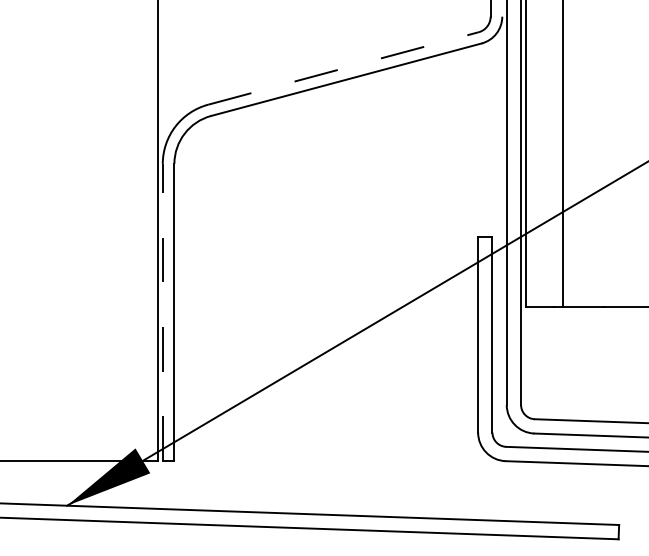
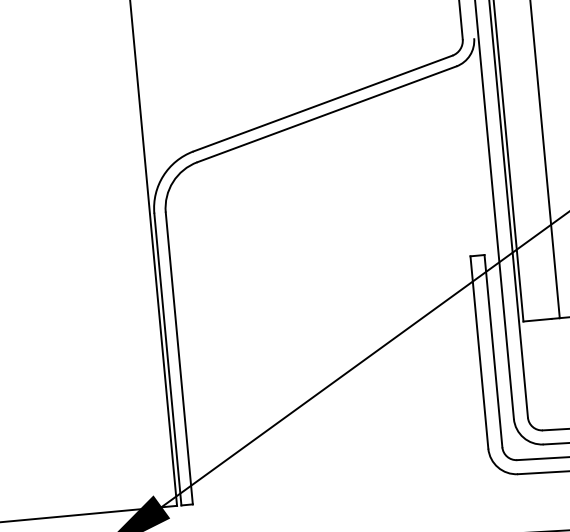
line: (343, 68) -> (323, 103), dashed -> solid
line: (162, 312) -> (167, 359), dashed -> solid

